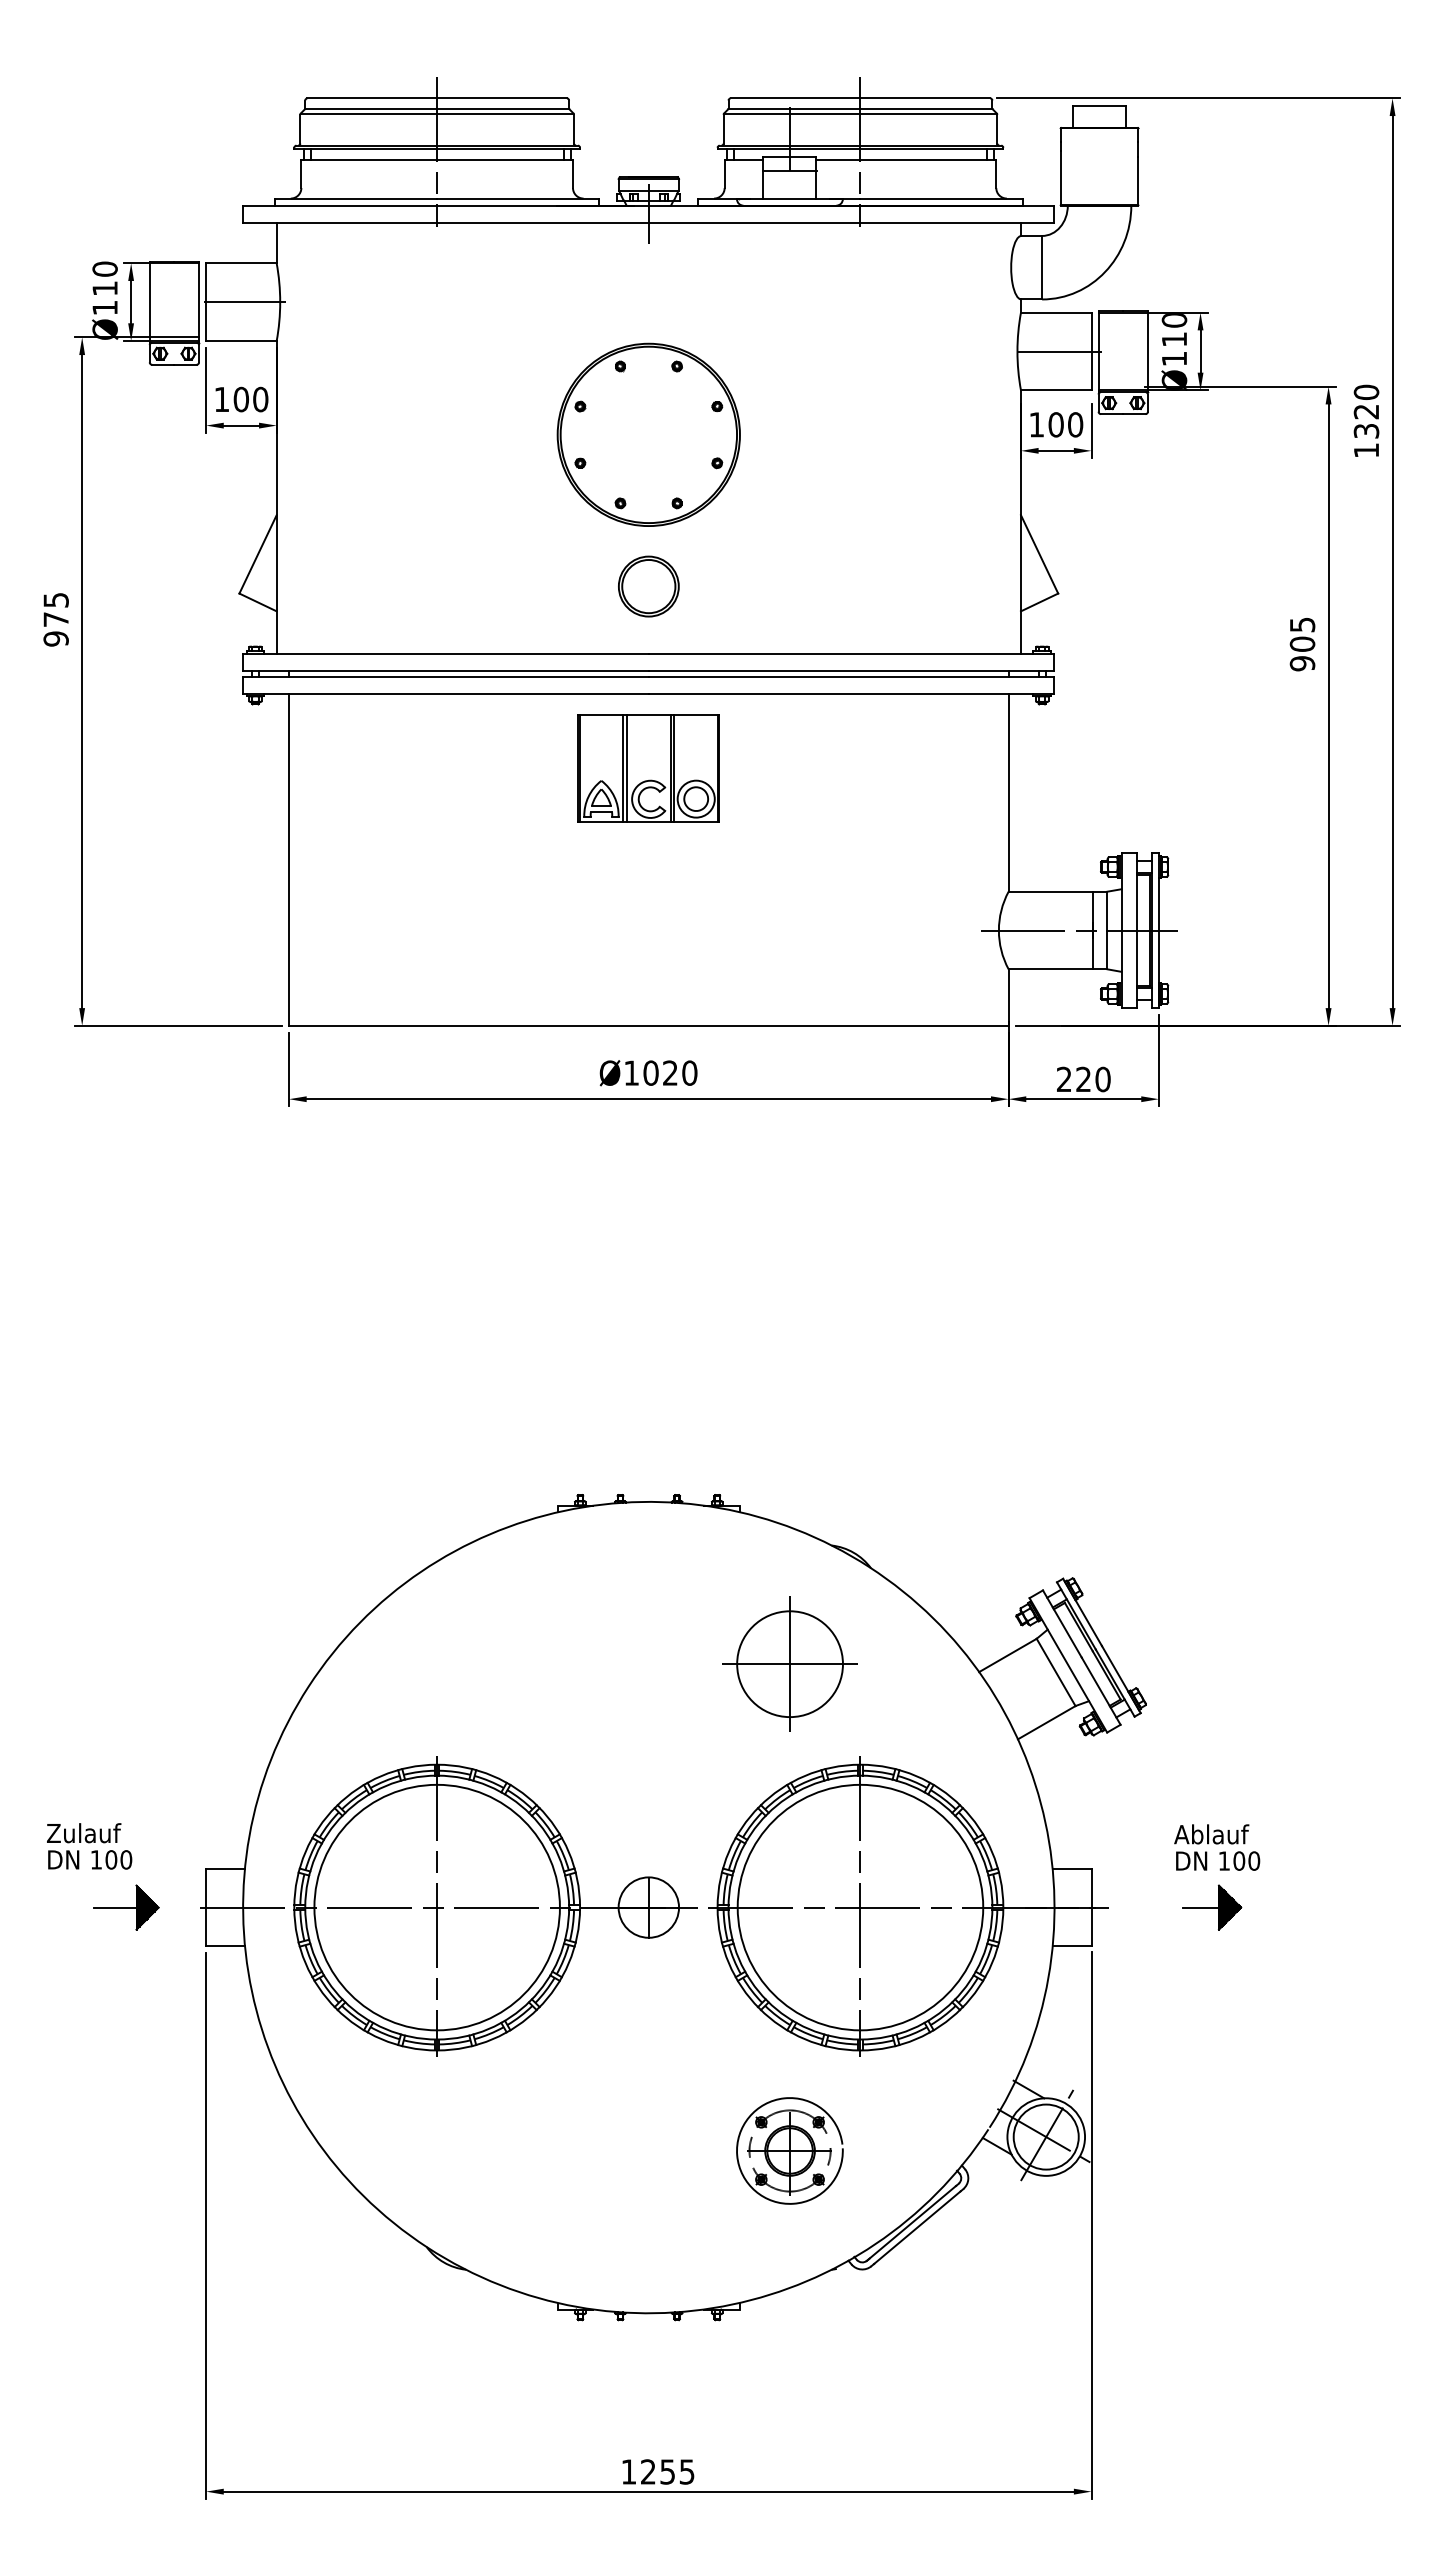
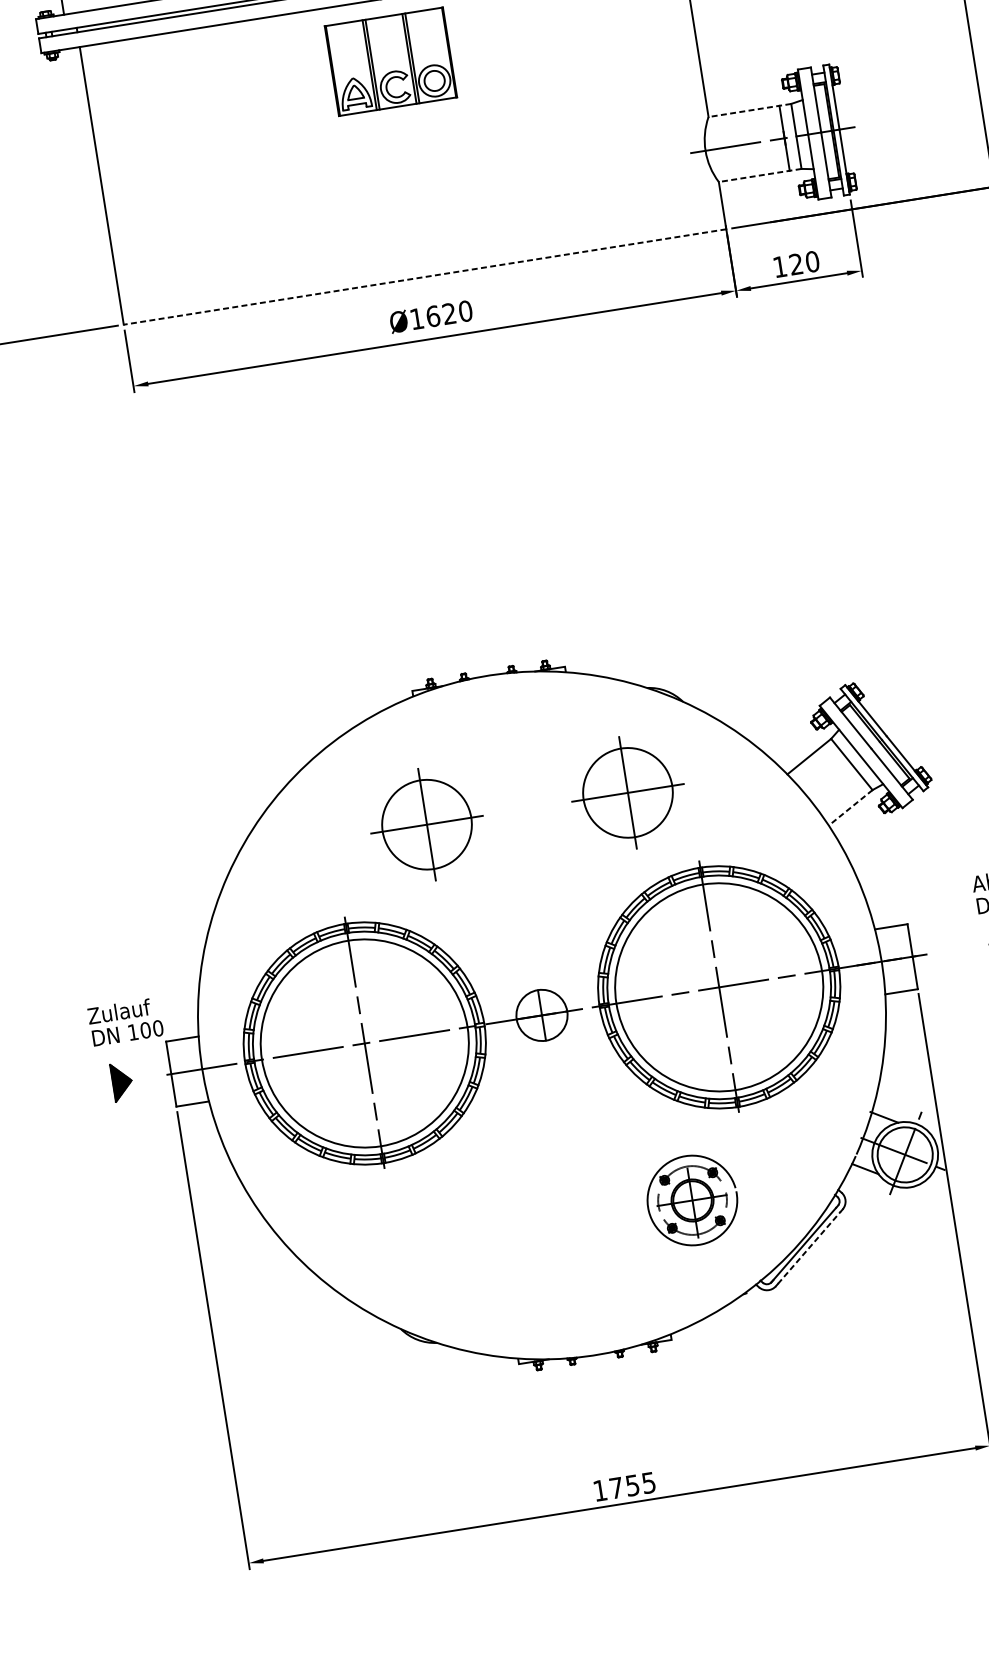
line: (1057, 891) -> (749, 110), solid -> dashed
line: (1057, 969) -> (759, 175), solid -> dashed
line: (648, 1025) -> (424, 276), solid -> dashed
text: (650, 1072) -> (432, 315), Ø1020 -> Ø1620
text: (1064, 1078) -> (780, 266), 220 -> 120
part: (549, 1663) -> (426, 824), added
line: (1046, 1722) -> (850, 807), solid -> dashed
text: (89, 1846) -> (125, 1022), moved
line: (114, 1907) -> (94, 1086), removed
line: (917, 2227) -> (809, 1247), solid -> dashed
text: (648, 2471) -> (616, 1487), 1255 -> 1755

